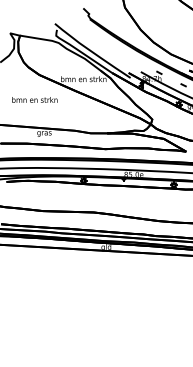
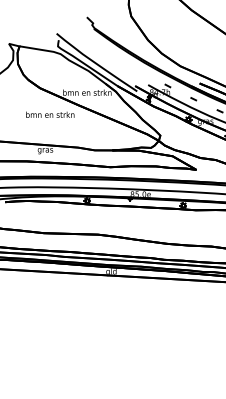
text: (35, 99) -> (50, 114), moved

